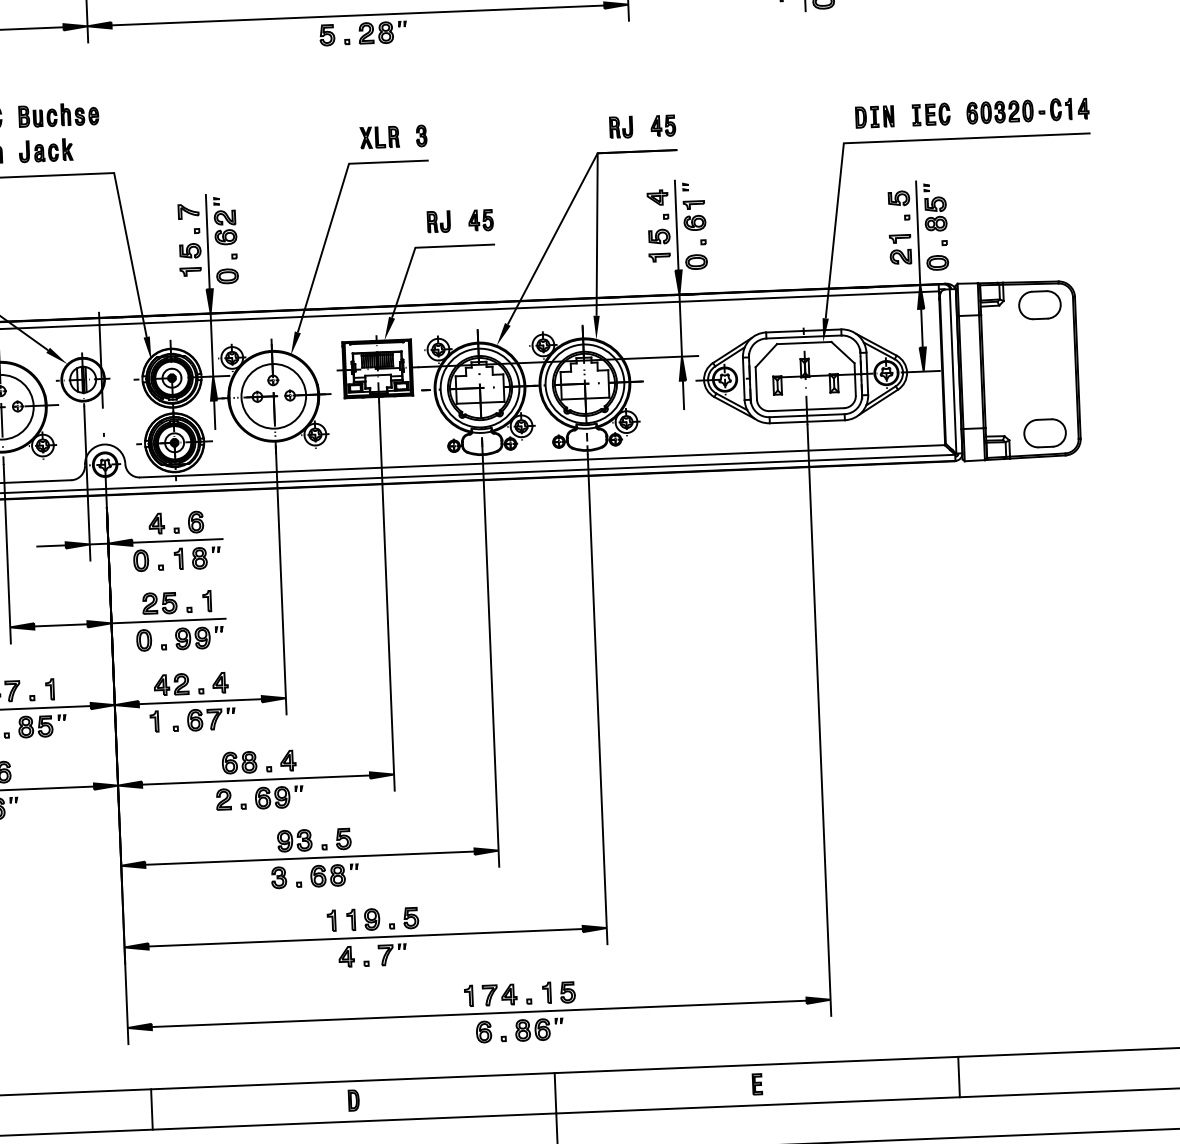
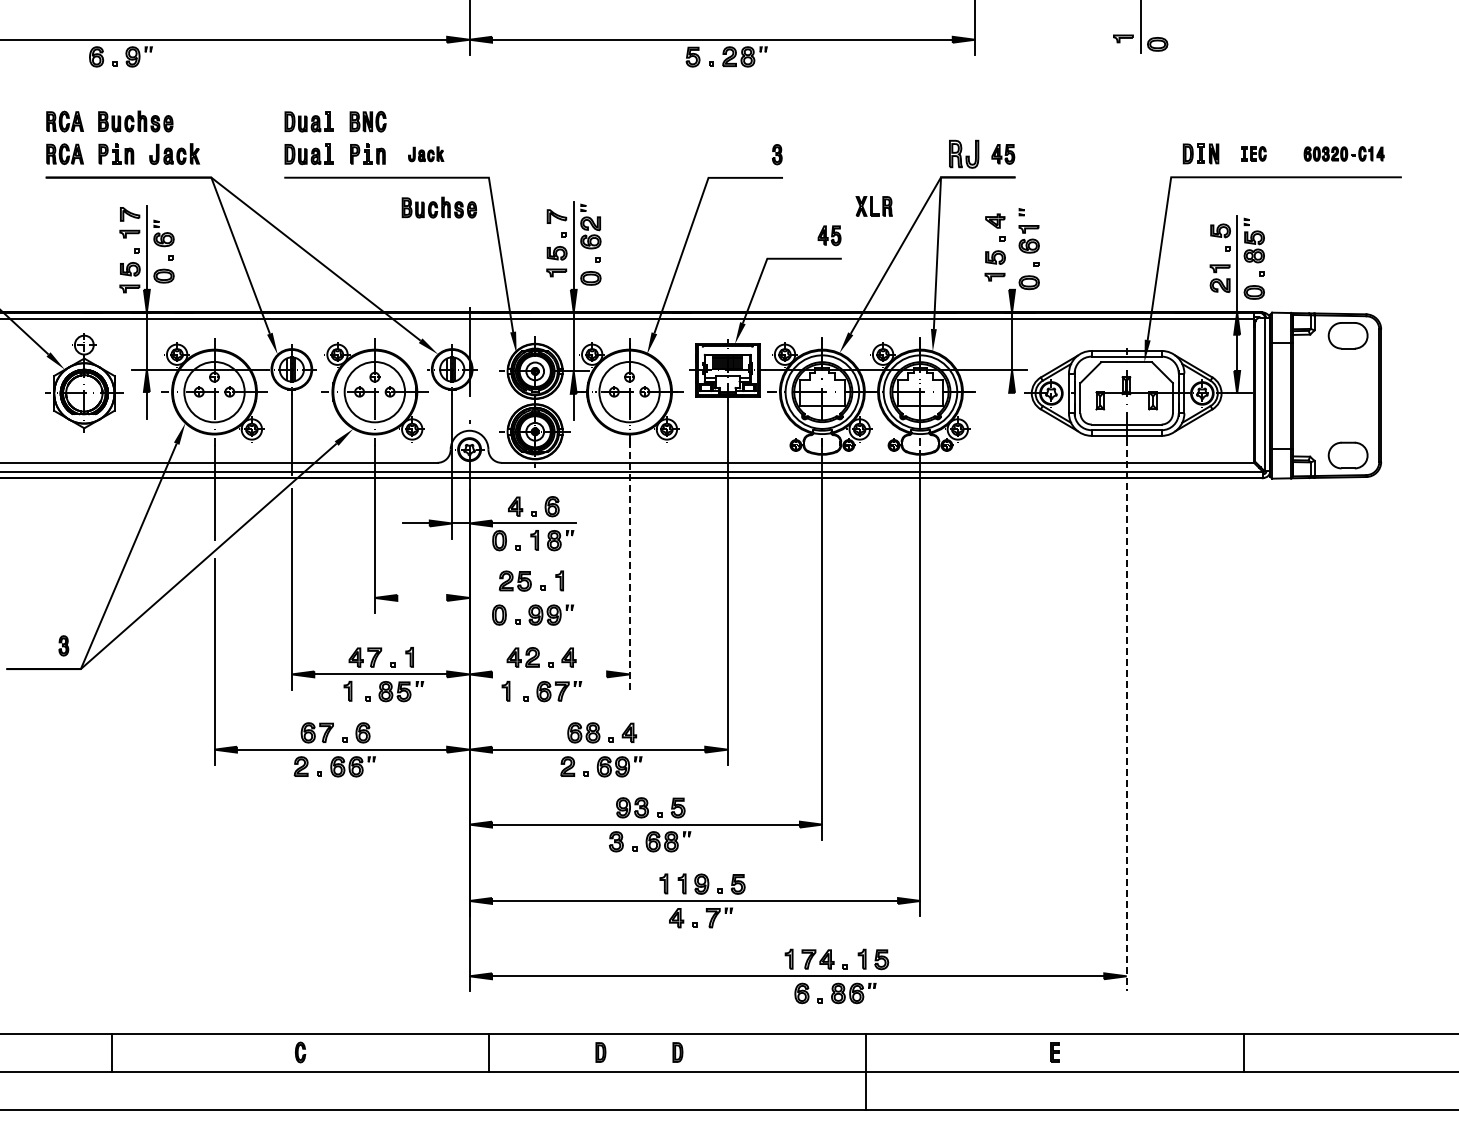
part: (1027, 110) -> (1343, 153), size x0.7
part: (930, 114) -> (1253, 153), size x0.7
part: (57, 115) -> (438, 207), moved
part: (620, 126) -> (963, 153), size x1.4
part: (379, 137) -> (873, 206), moved
part: (45, 150) -> (425, 154), size x0.7
part: (439, 221) -> (790, 235), removed
line: (677, 225) -> (1012, 247), removed
line: (683, 394) -> (1012, 405), removed
line: (281, 581) -> (629, 565), solid -> dashed
line: (168, 620) -> (522, 597), removed
line: (61, 624) -> (422, 597), removed
line: (200, 701) -> (549, 674), removed
line: (819, 720) -> (1126, 715), solid -> dashed
part: (271, 1103) -> (600, 1052), added

